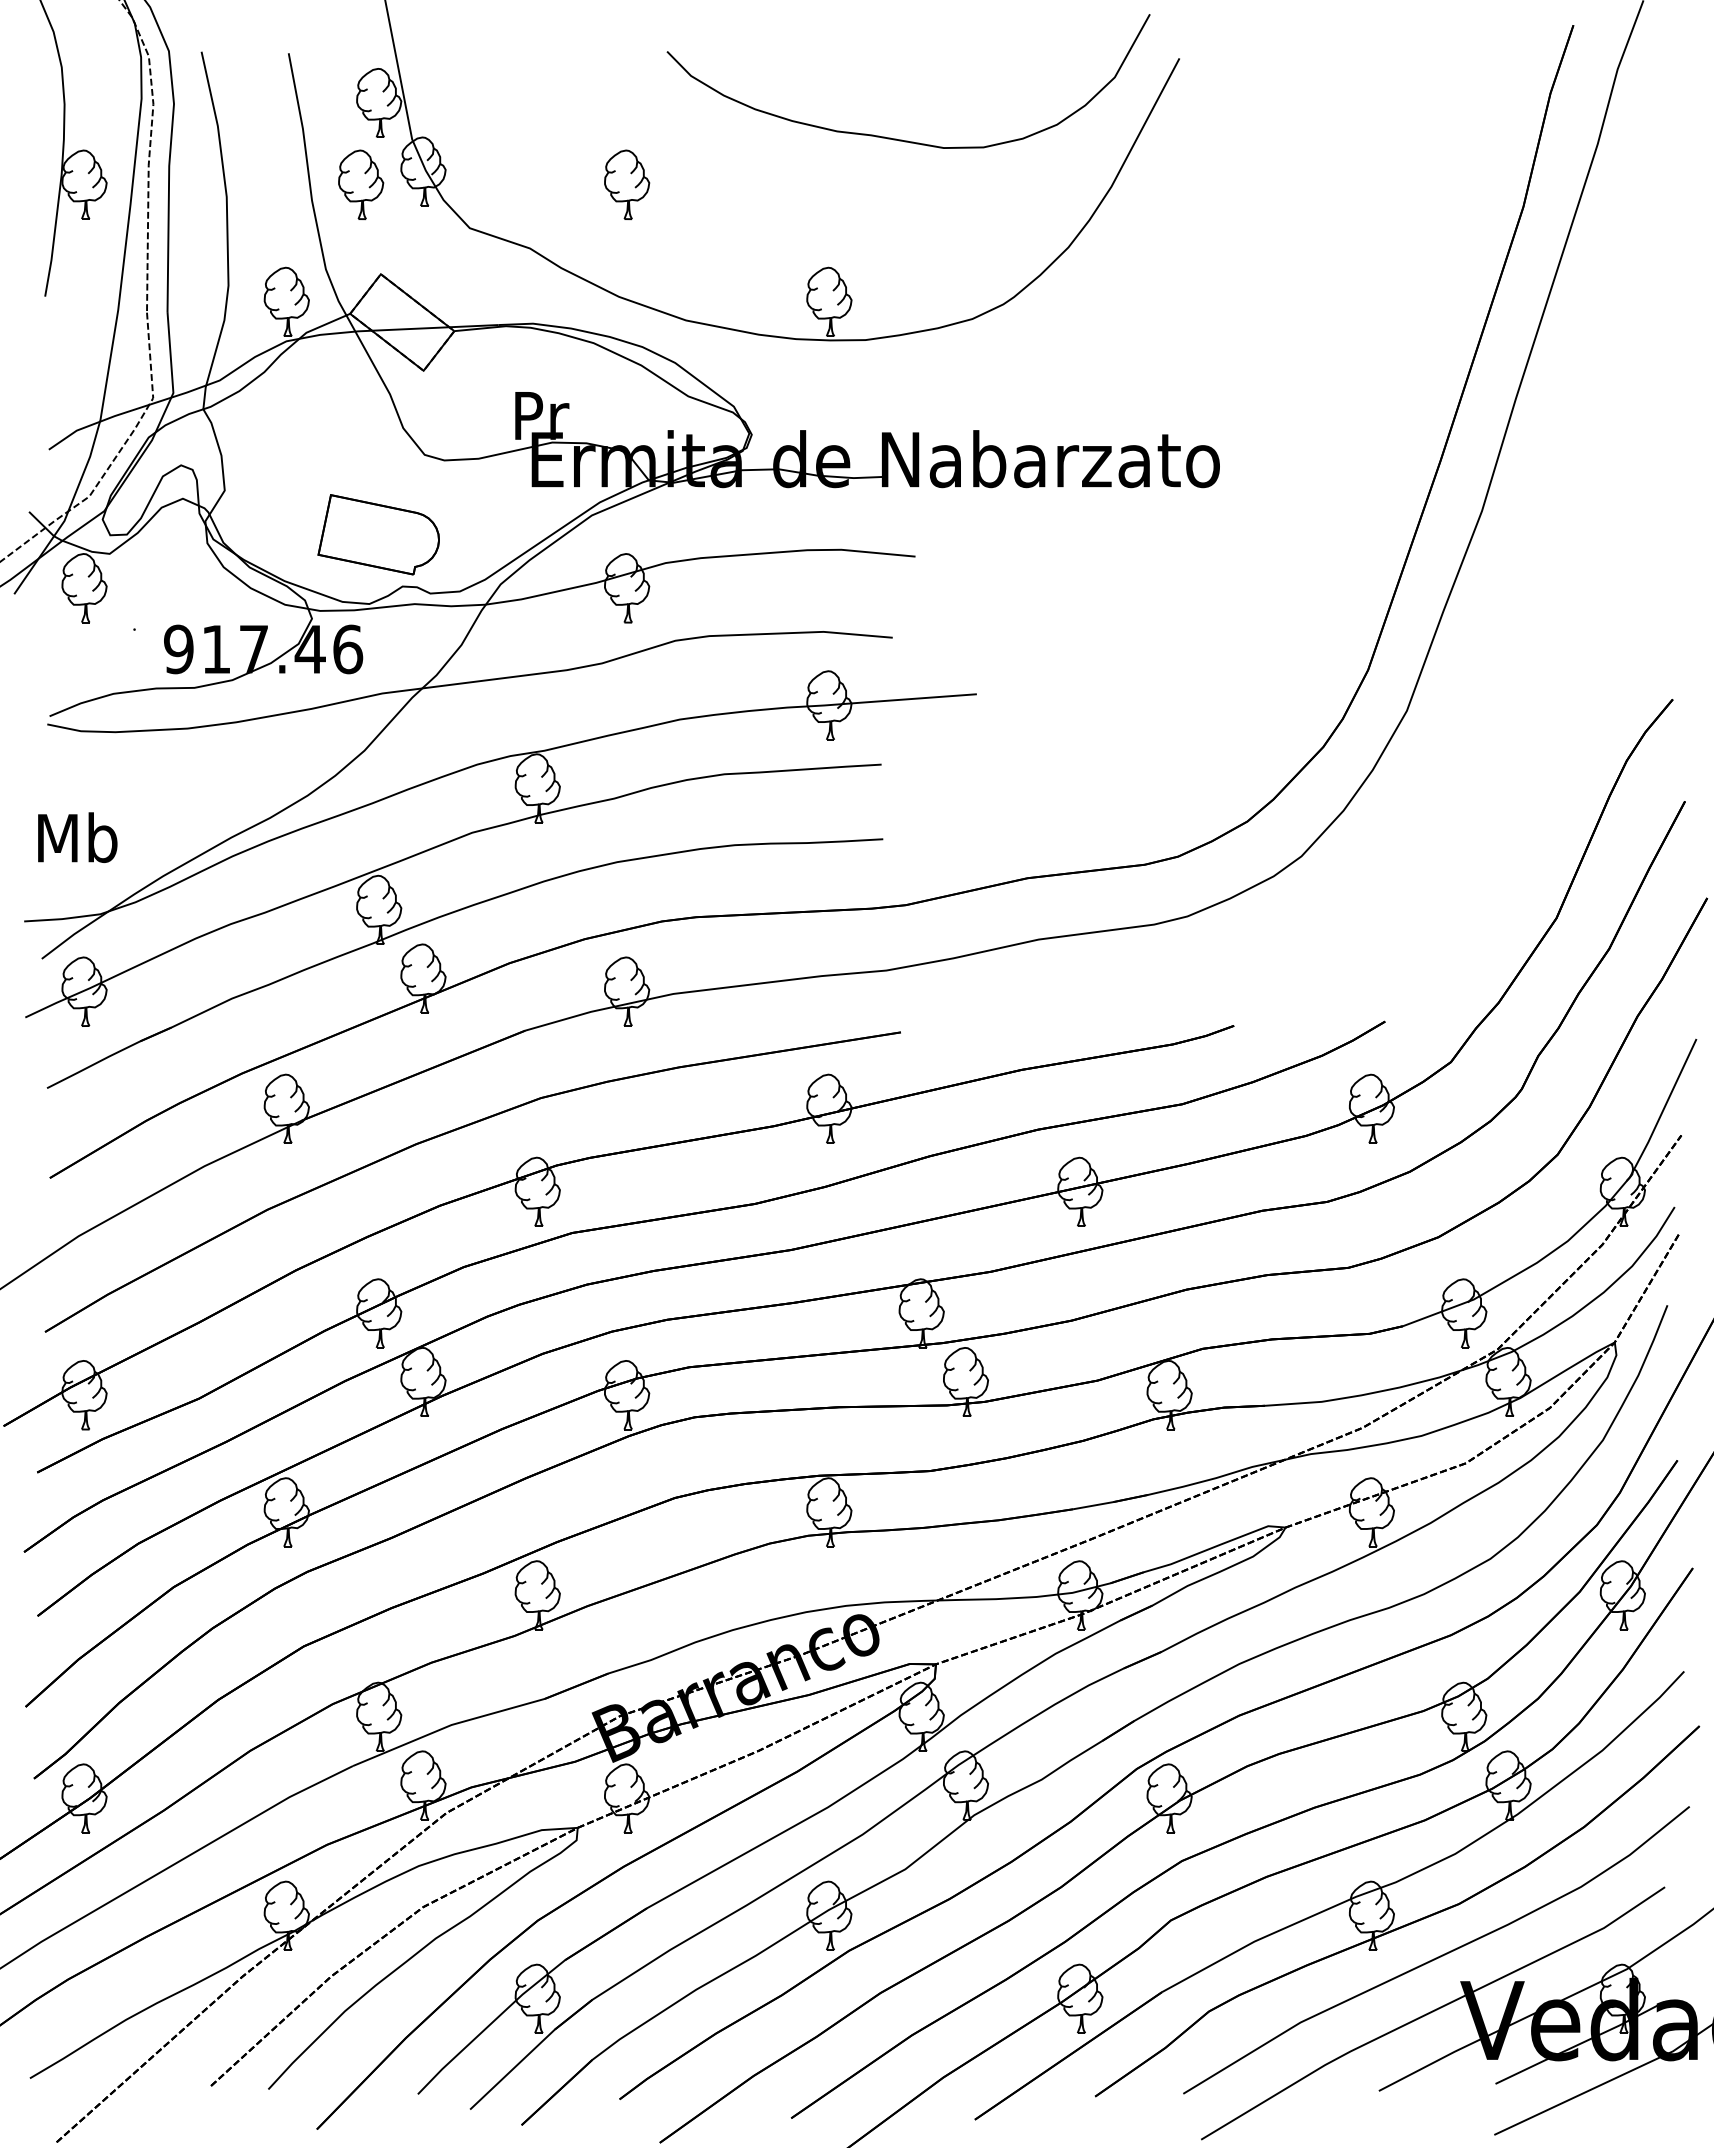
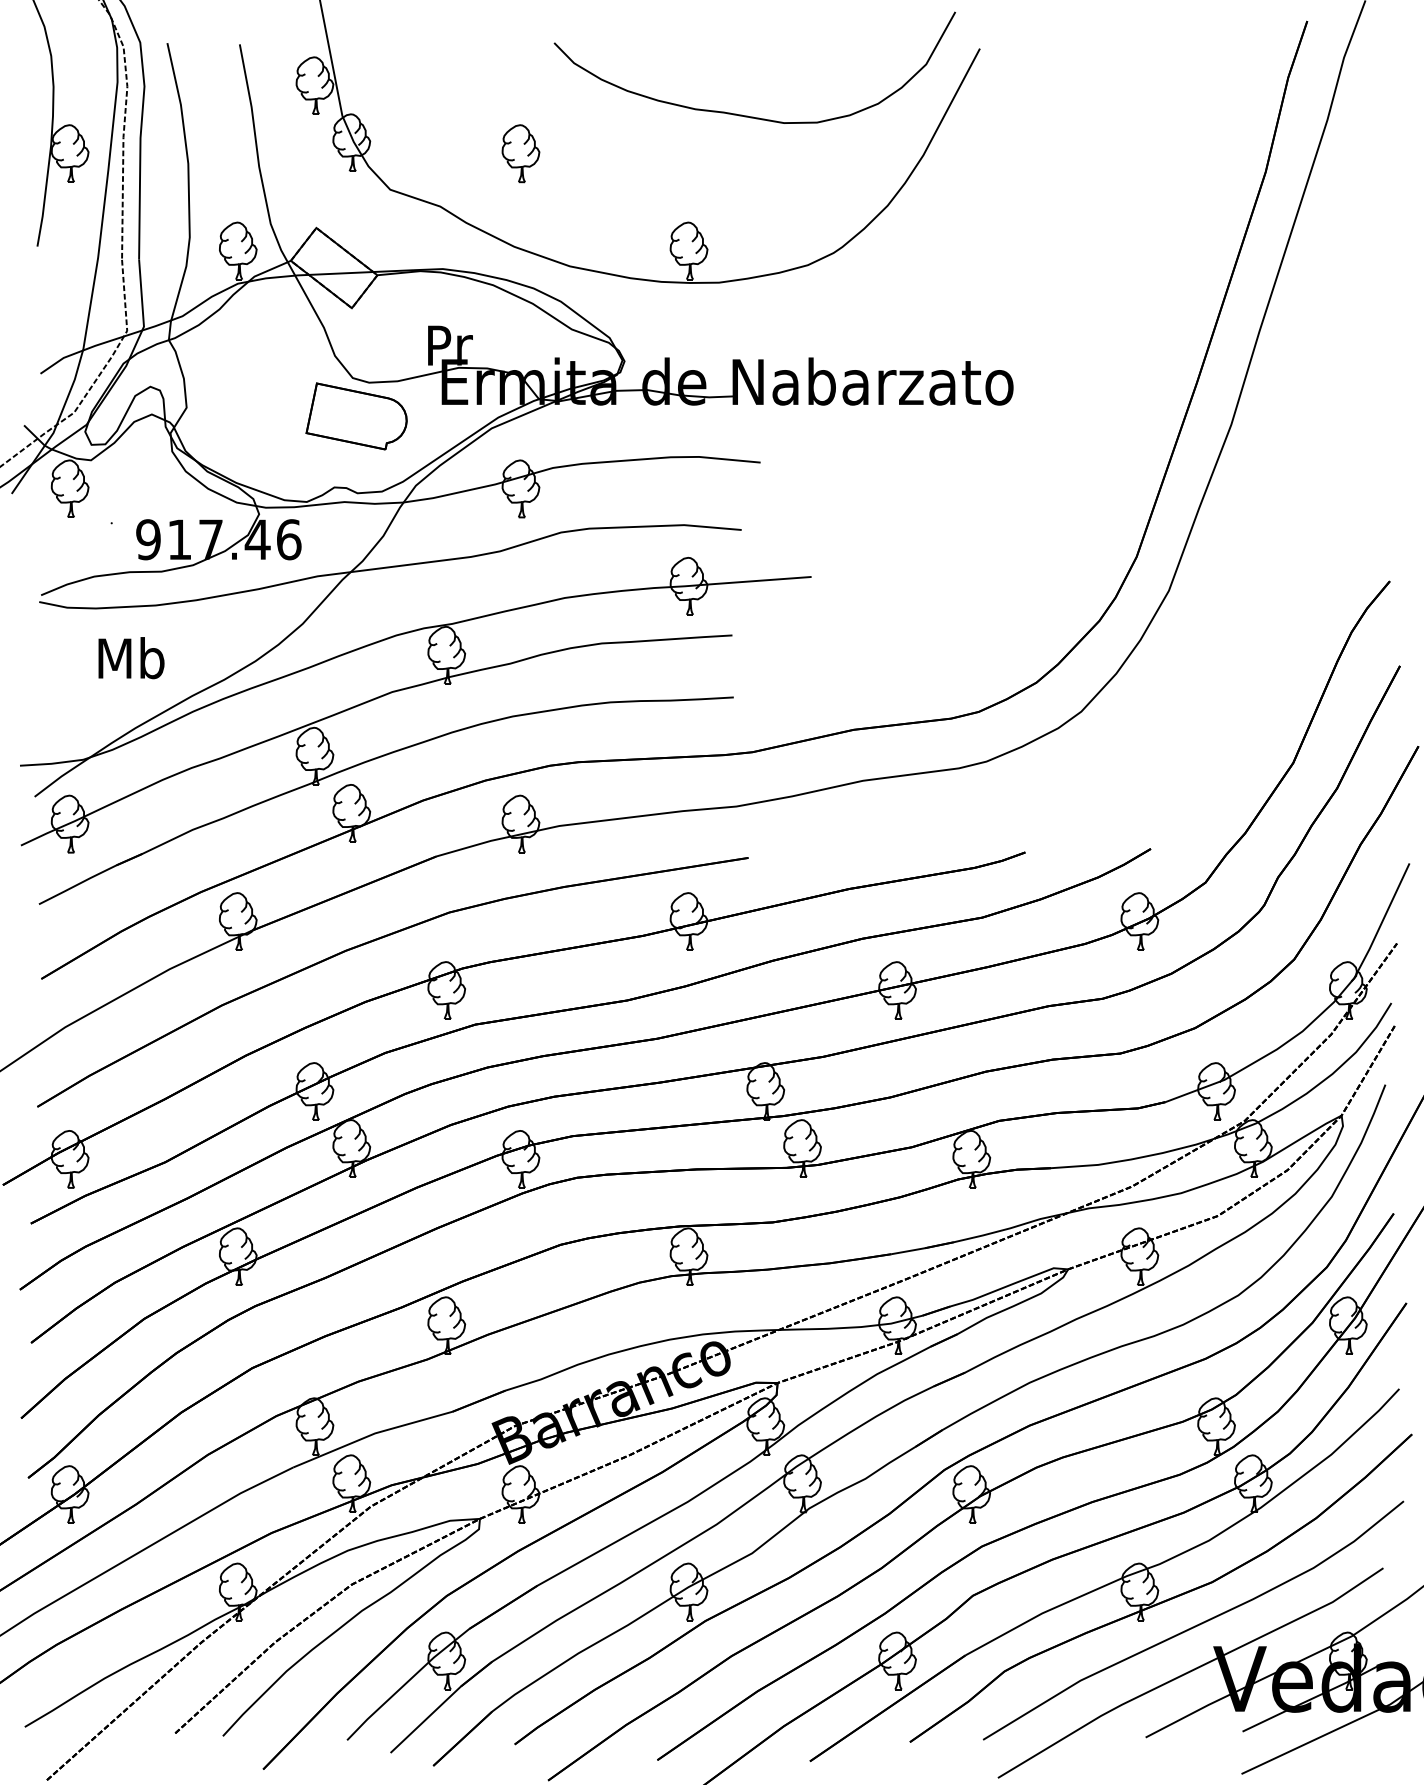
part: (360, 184) -> (299, 153), removed
part: (378, 534) -> (356, 416), moved
text: (77, 838) -> (131, 658), moved

